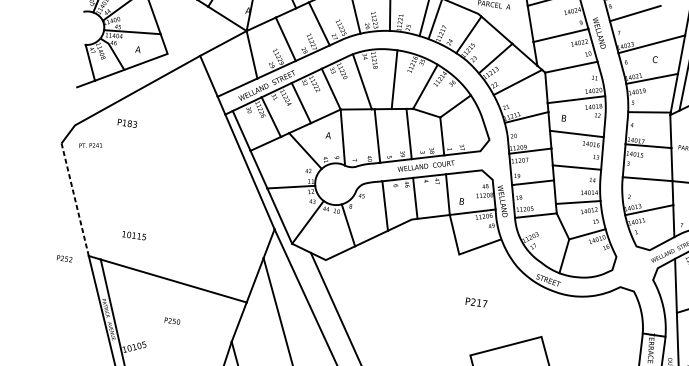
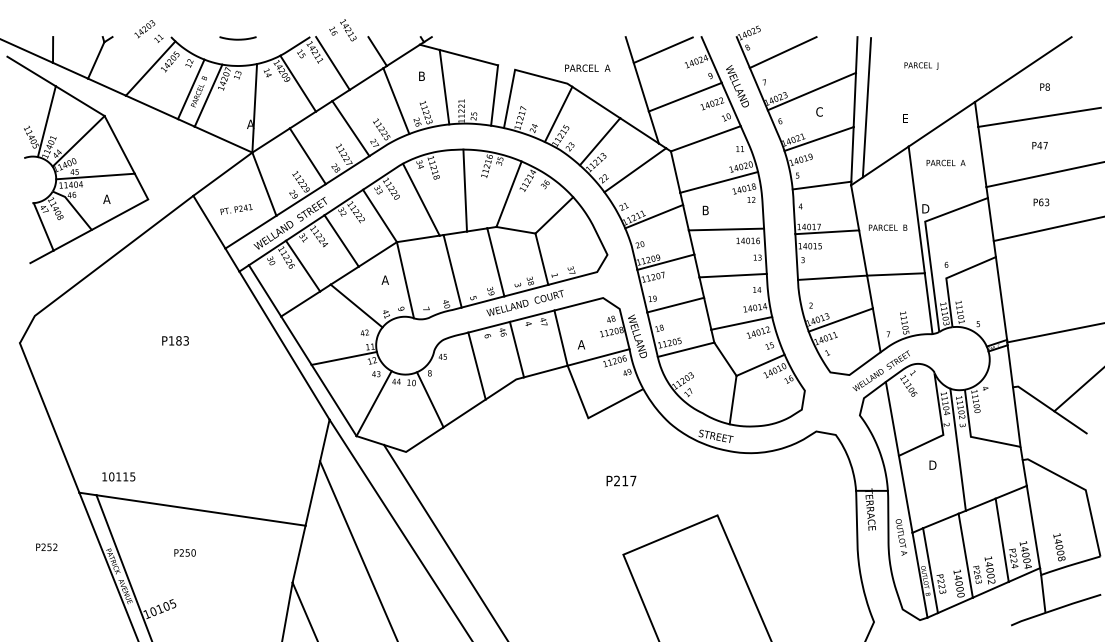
text: (127, 123) -> (175, 340), moved
text: (90, 145) -> (236, 209), moved
line: (75, 200) -> (49, 418), dashed -> solid
text: (461, 201) -> (581, 344), B -> A
text: (134, 235) -> (118, 476), moved
text: (64, 258) -> (46, 547), moved
text: (172, 320) -> (184, 552), moved

